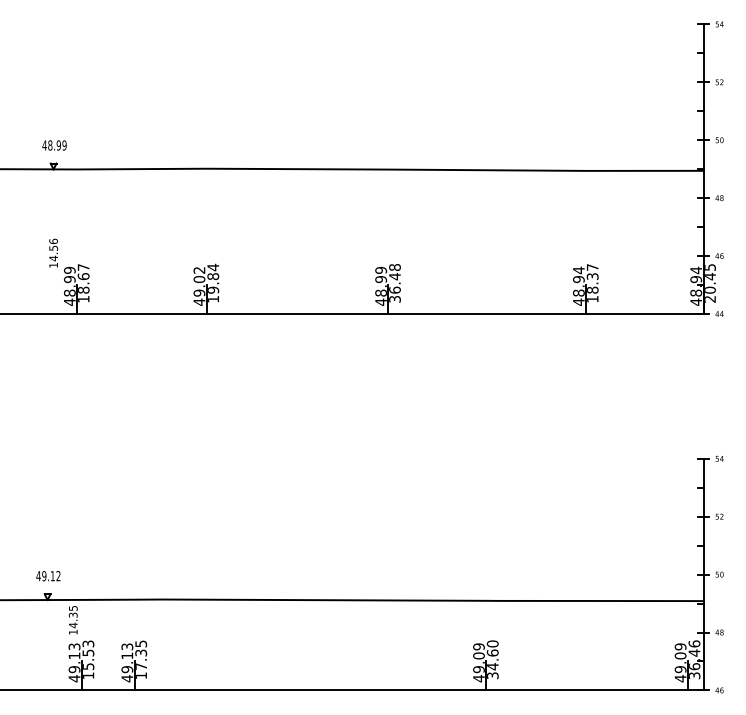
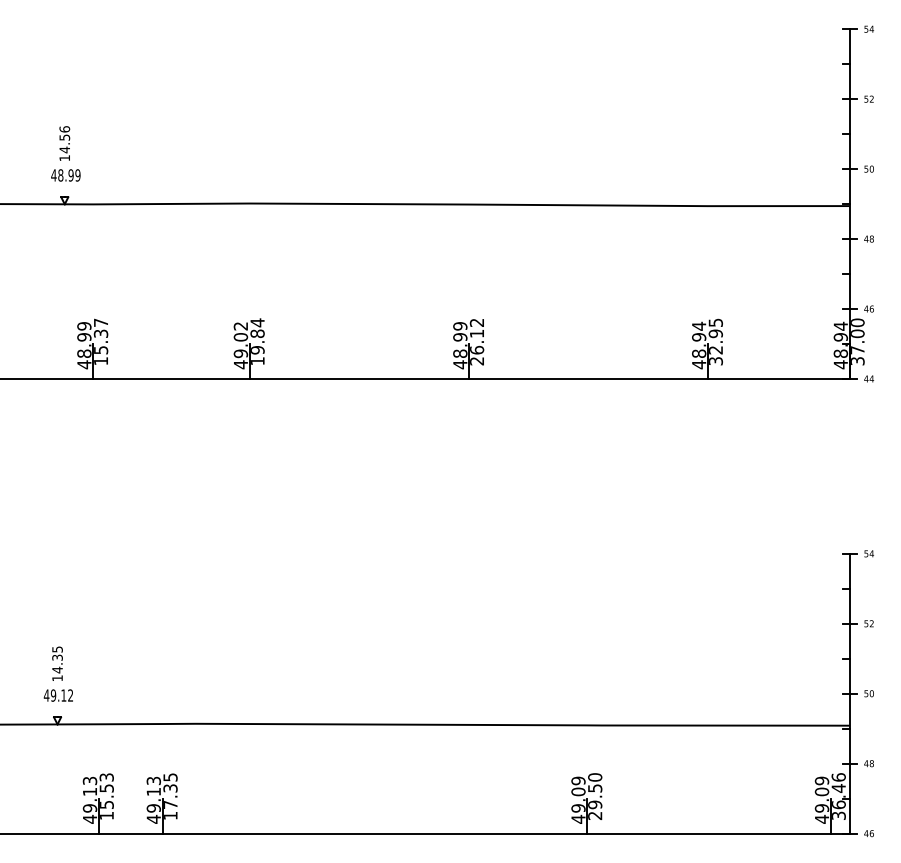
text: (53, 253) -> (64, 143), moved
text: (83, 282) -> (100, 341), 18.67 -> 15.37
text: (395, 282) -> (477, 341), 36.48 -> 26.12
text: (592, 282) -> (715, 341), 18.37 -> 32.95
text: (709, 282) -> (857, 341), 20.45 -> 37.00
text: (73, 619) -> (57, 663), moved
text: (493, 663) -> (595, 801), 34.60 -> 29.50

